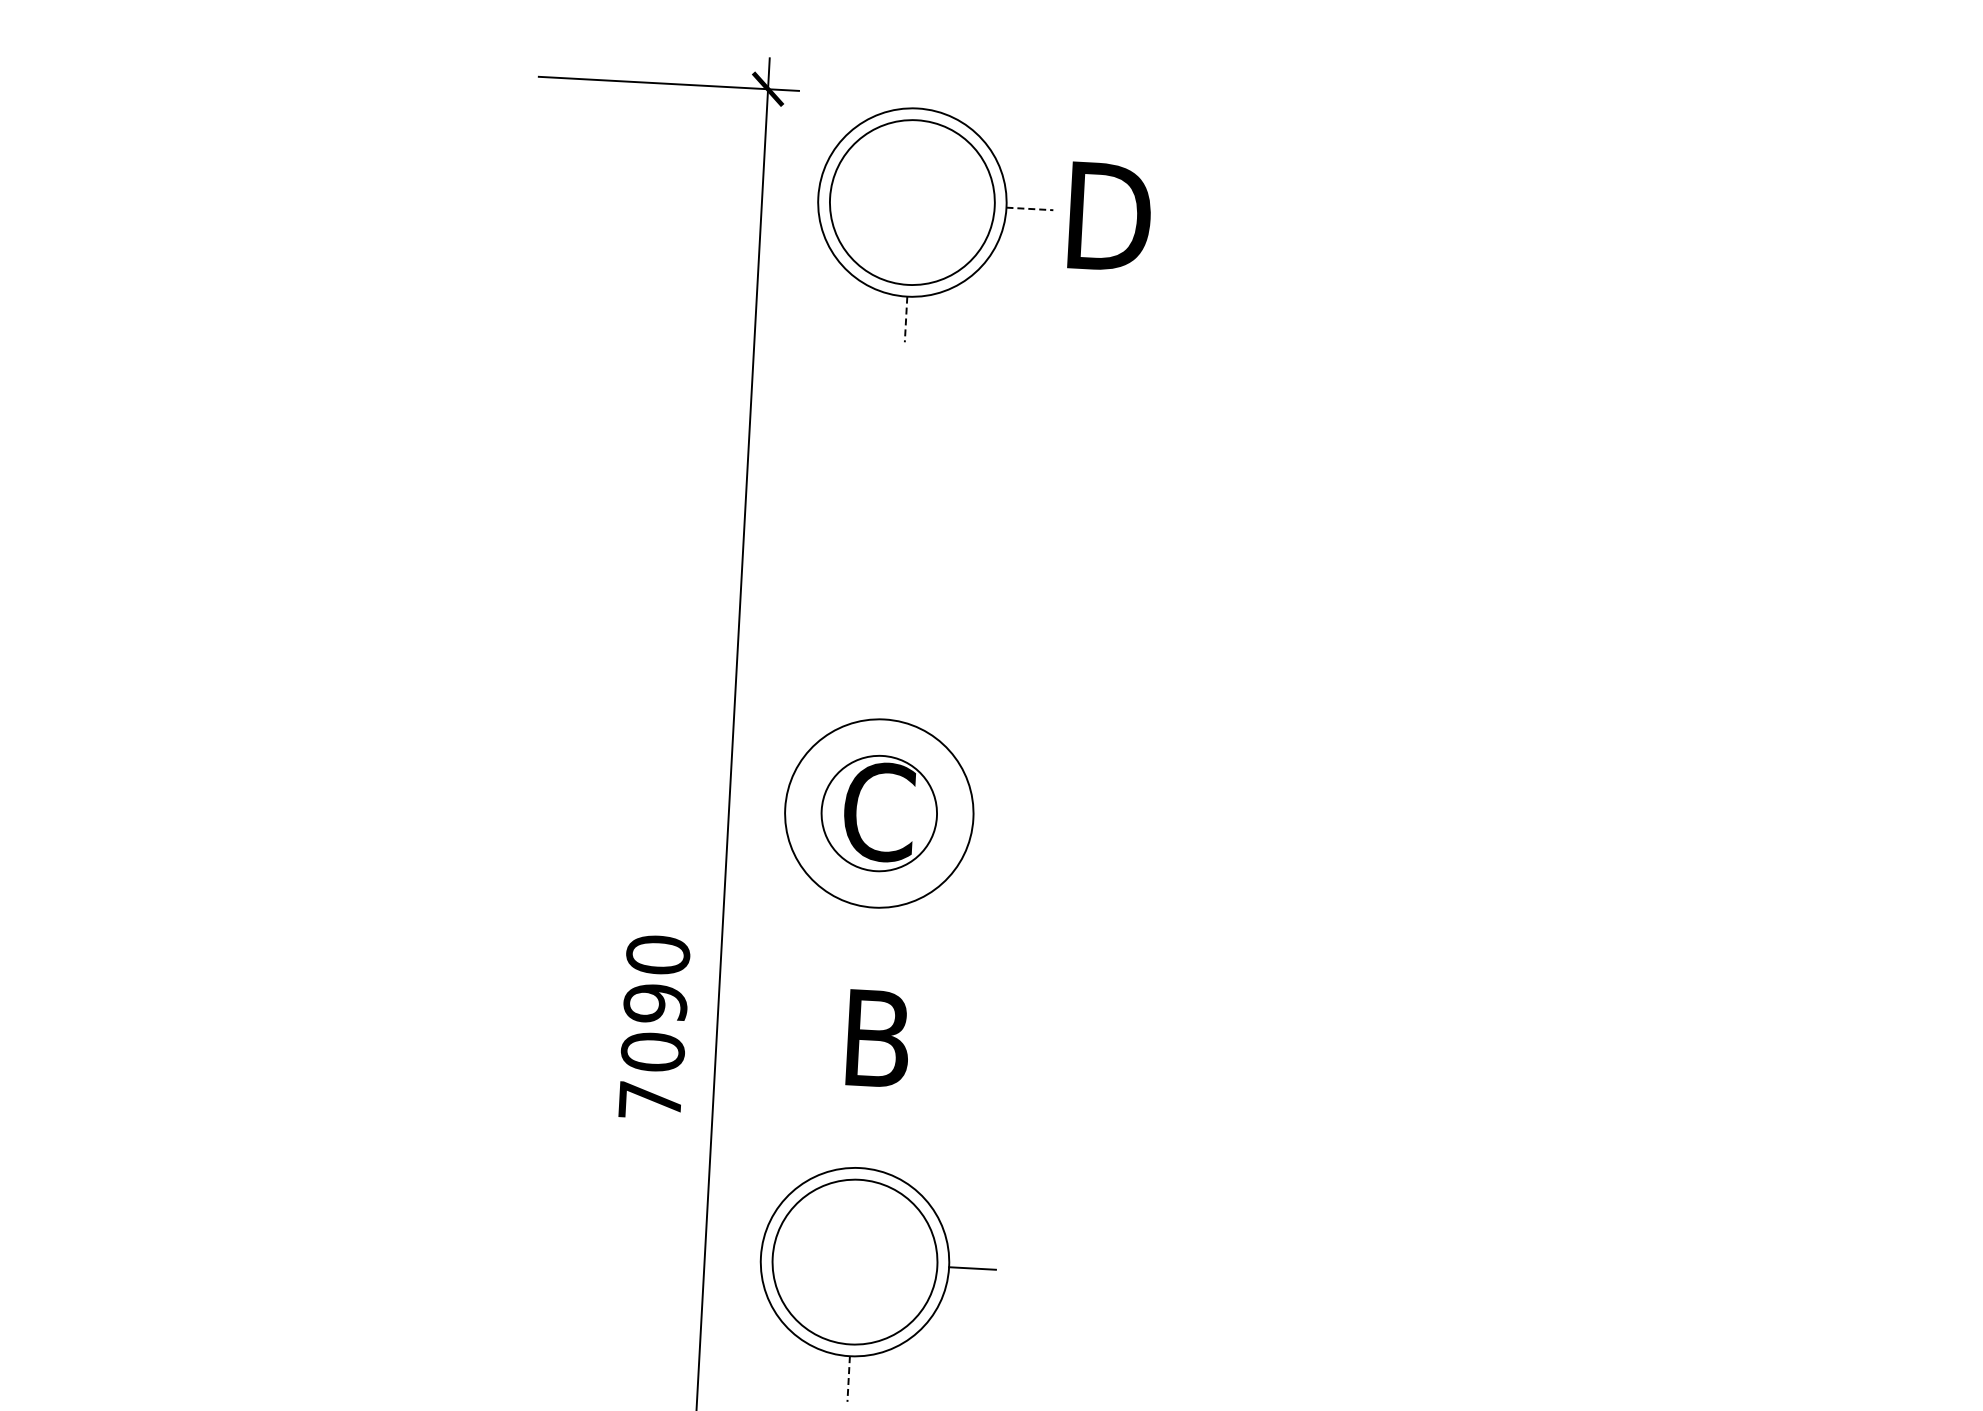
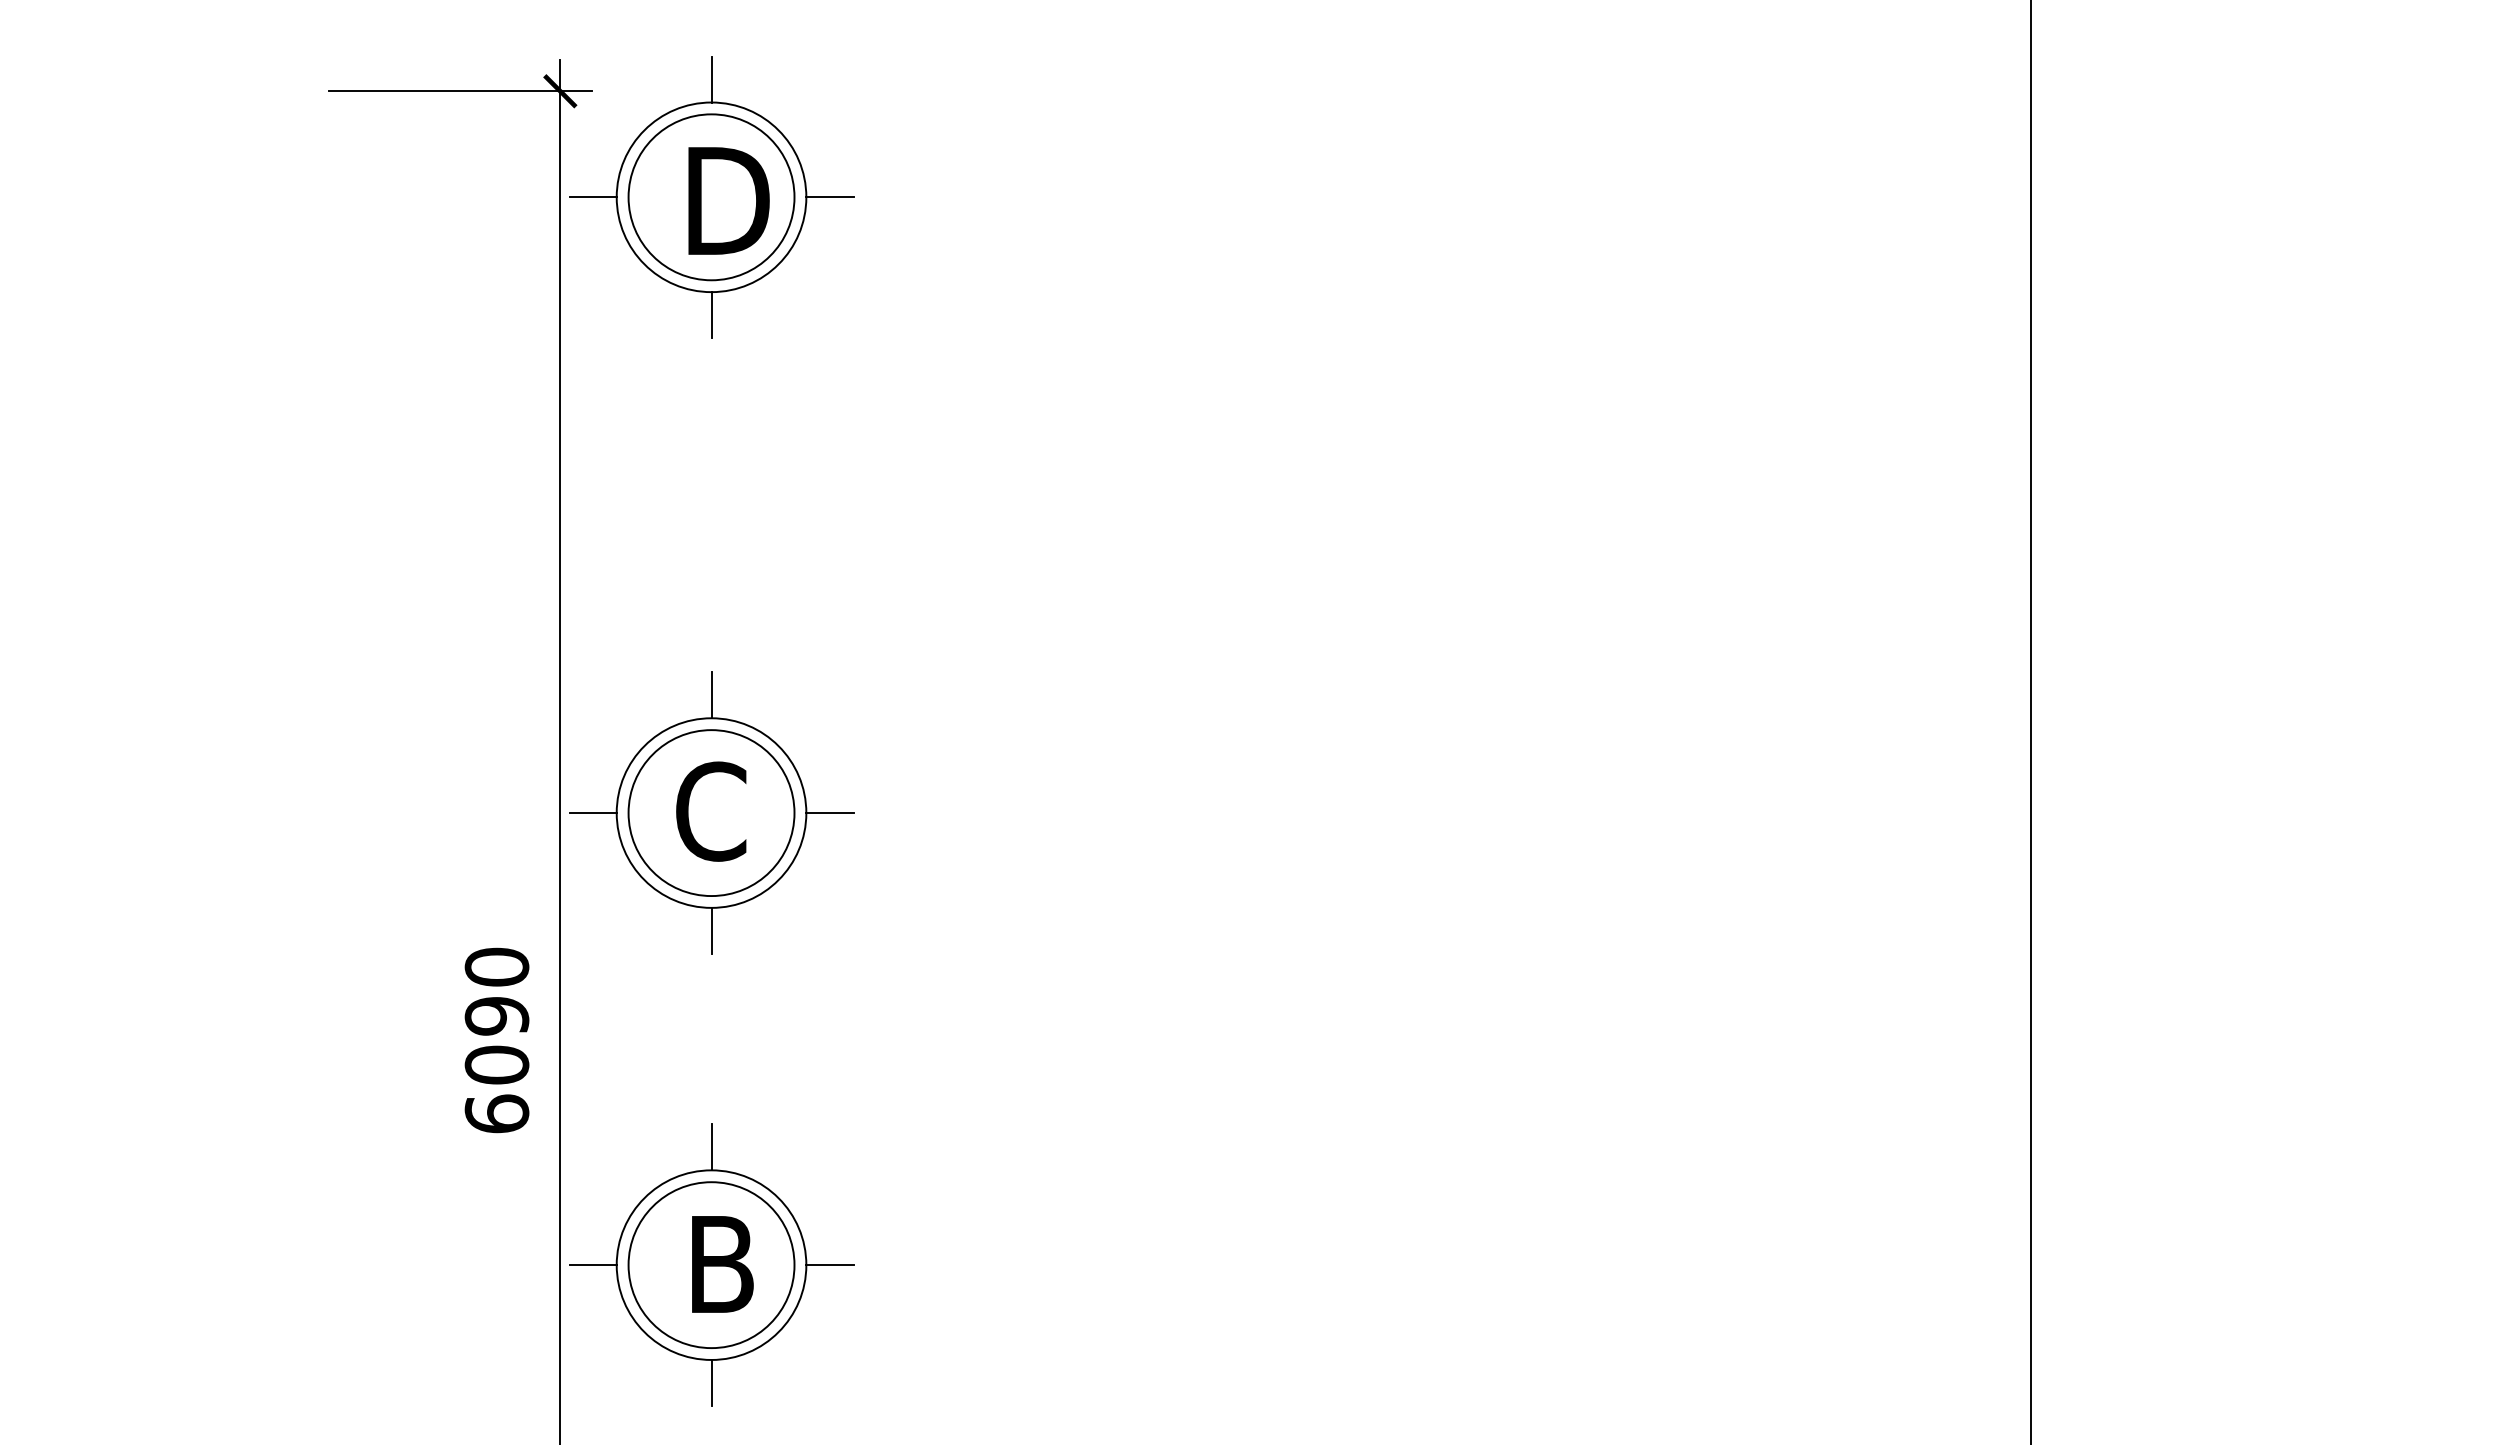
line: (918, 85) -> (711, 79), added
line: (794, 196) -> (592, 197), added
line: (1029, 209) -> (829, 197), dashed -> solid
text: (1109, 216) -> (728, 200), moved
line: (906, 319) -> (711, 315), dashed -> solid
line: (885, 696) -> (711, 695), added
line: (761, 807) -> (592, 813), added
circle: (879, 813) -> (711, 813), size x1.43
line: (996, 820) -> (829, 813), added
line: (872, 930) -> (711, 930), added
text: (878, 1038) -> (722, 1264), moved
text: (649, 1100) -> (496, 1113), 7090 -> 6090
line: (861, 1145) -> (711, 1147), added
line: (736, 1256) -> (592, 1265), added
line: (848, 1378) -> (711, 1382), dashed -> solid

